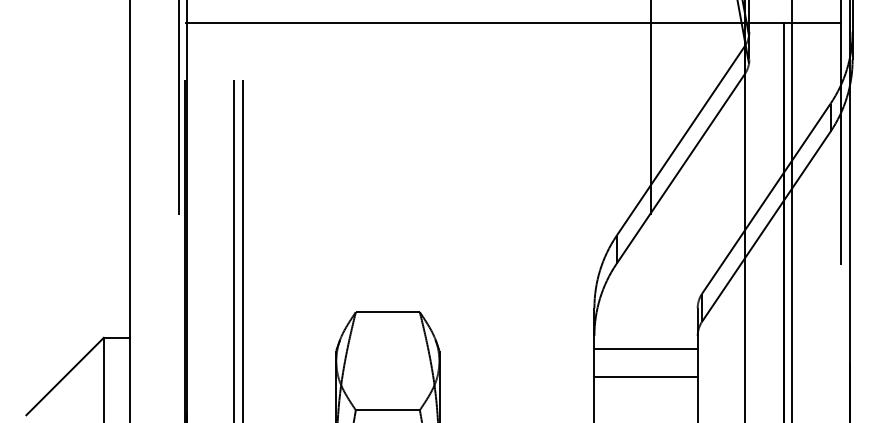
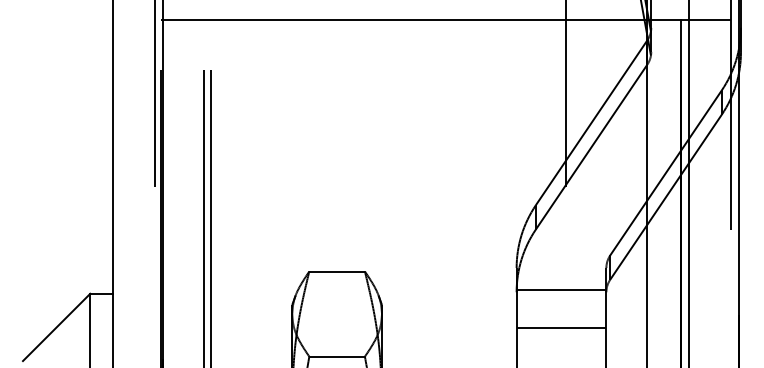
line: (645, 348) -> (561, 289), moved

